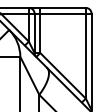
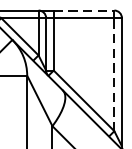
line: (63, 7) -> (84, 9), solid -> dashed
line: (85, 55) -> (113, 73), solid -> dashed

